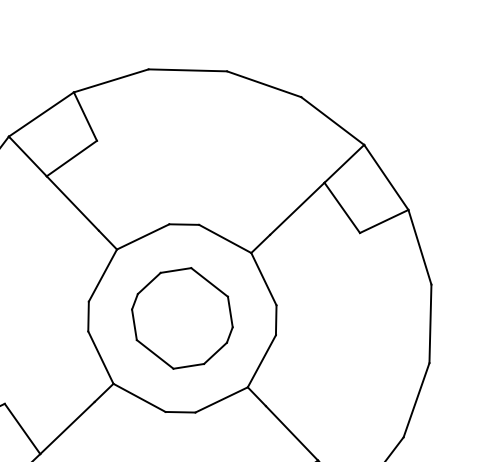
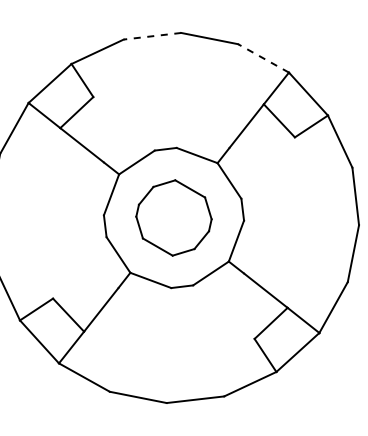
line: (187, 70) -> (152, 36), solid -> dashed
line: (332, 121) -> (263, 58), solid -> dashed

